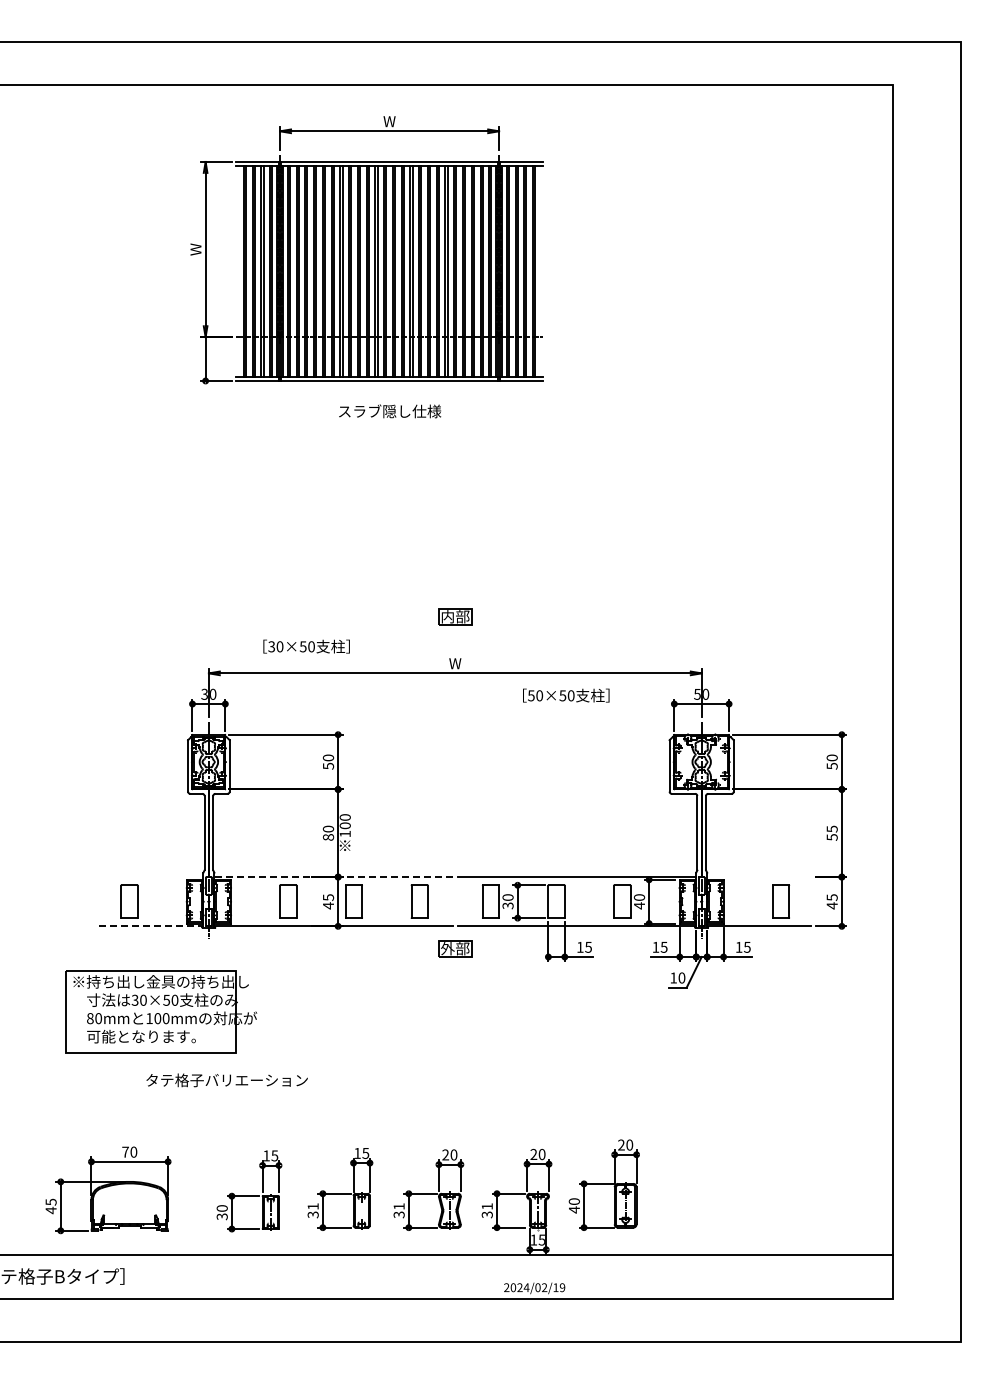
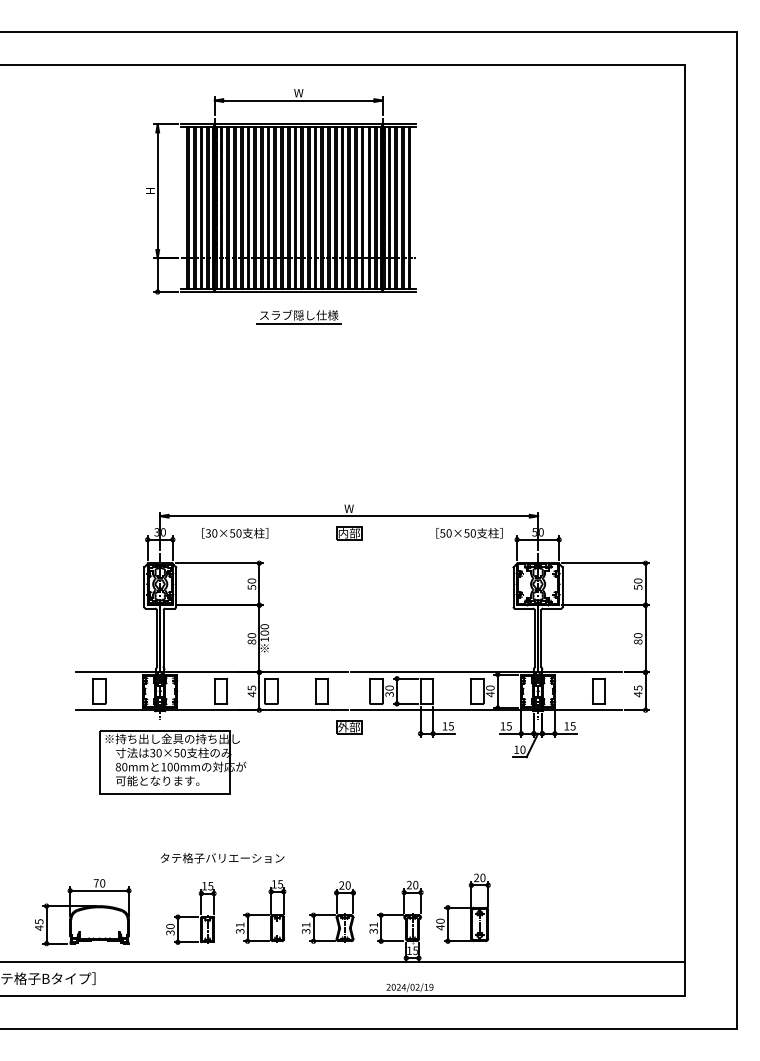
text: (195, 249) -> (149, 191), W -> H
line: (389, 422) -> (298, 323), added
part: (455, 616) -> (349, 533), moved
text: (306, 646) -> (235, 533), moved
text: (566, 695) -> (469, 533), moved
text: (831, 832) -> (637, 638), 55 -> 80
line: (151, 877) -> (116, 672), added
line: (333, 877) -> (255, 672), dashed -> solid
line: (759, 877) -> (582, 672), added
line: (151, 926) -> (116, 710), dashed -> solid
part: (161, 1011) -> (172, 761), moved
text: (226, 1080) -> (222, 858), moved

